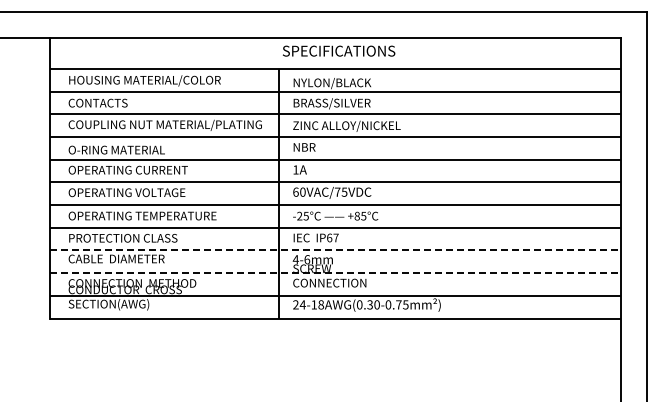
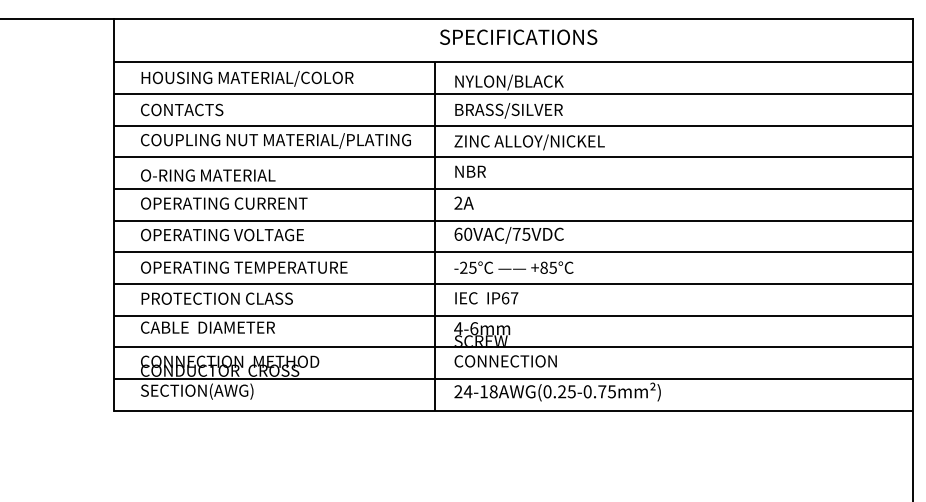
text: (295, 169) -> (457, 202), 1A -> 2A
line: (335, 250) -> (513, 315), dashed -> solid
line: (335, 273) -> (513, 347), dashed -> solid
text: (373, 304) -> (566, 391), 24-18AWG(0.30-0.75mm²) -> 24-18AWG(0.25-0.75mm²)

